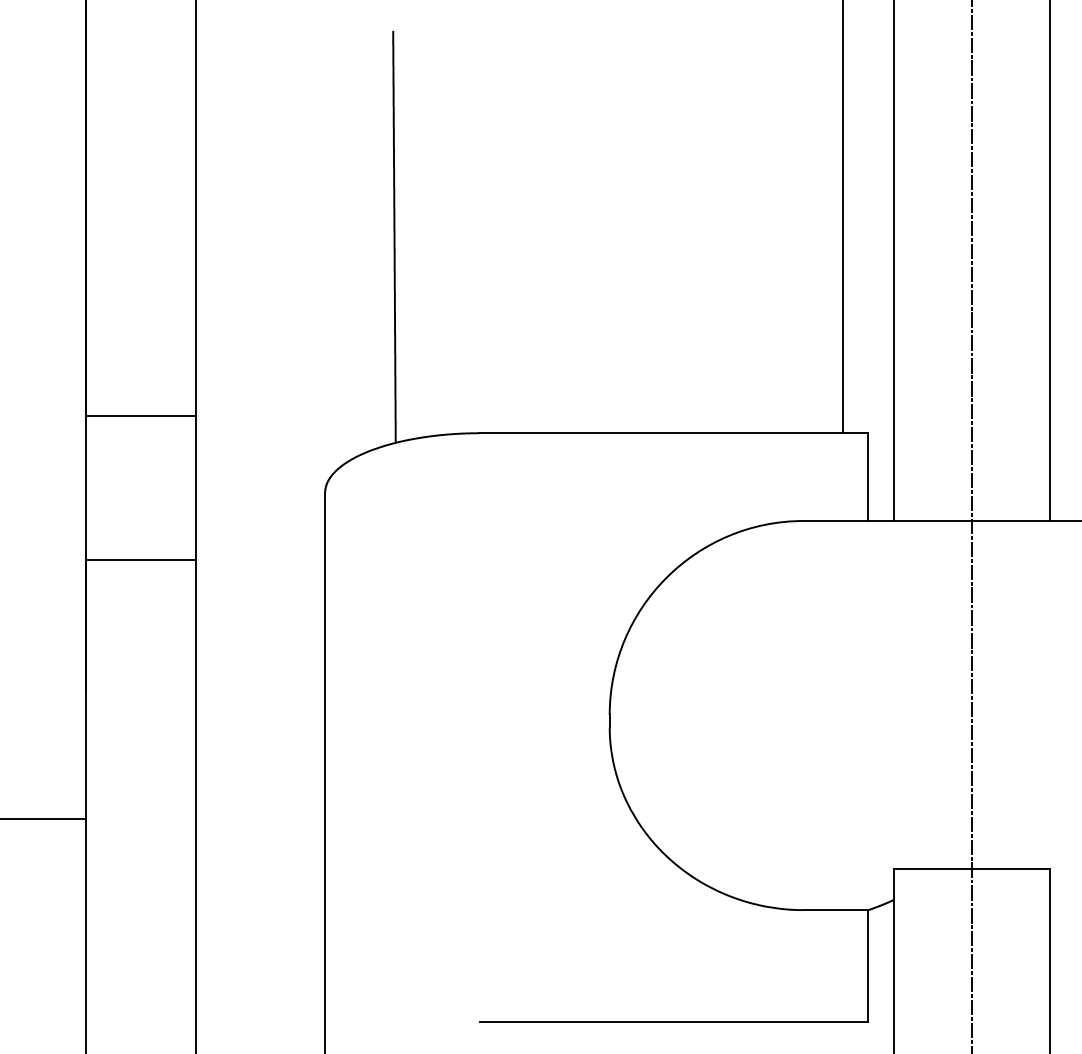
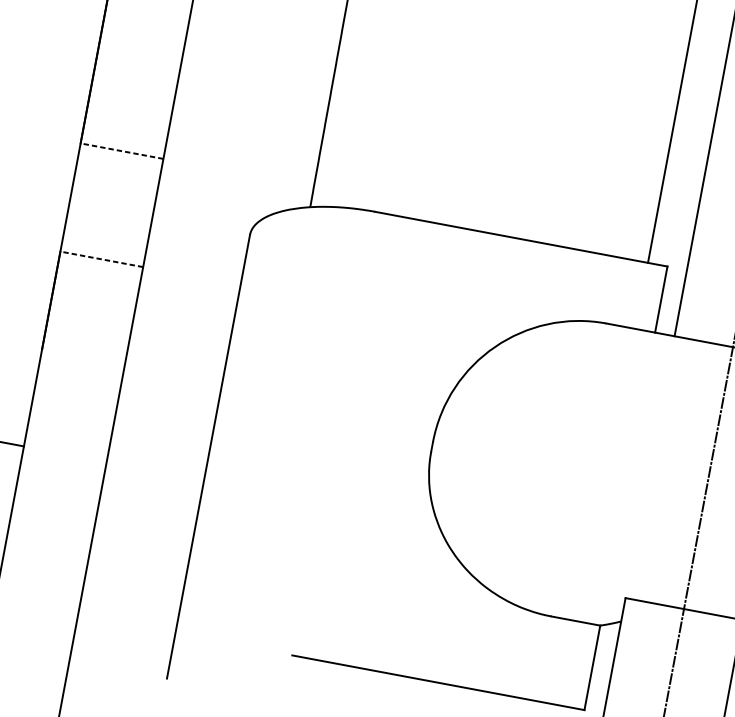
line: (140, 416) -> (121, 151), solid -> dashed
line: (140, 559) -> (101, 259), solid -> dashed

